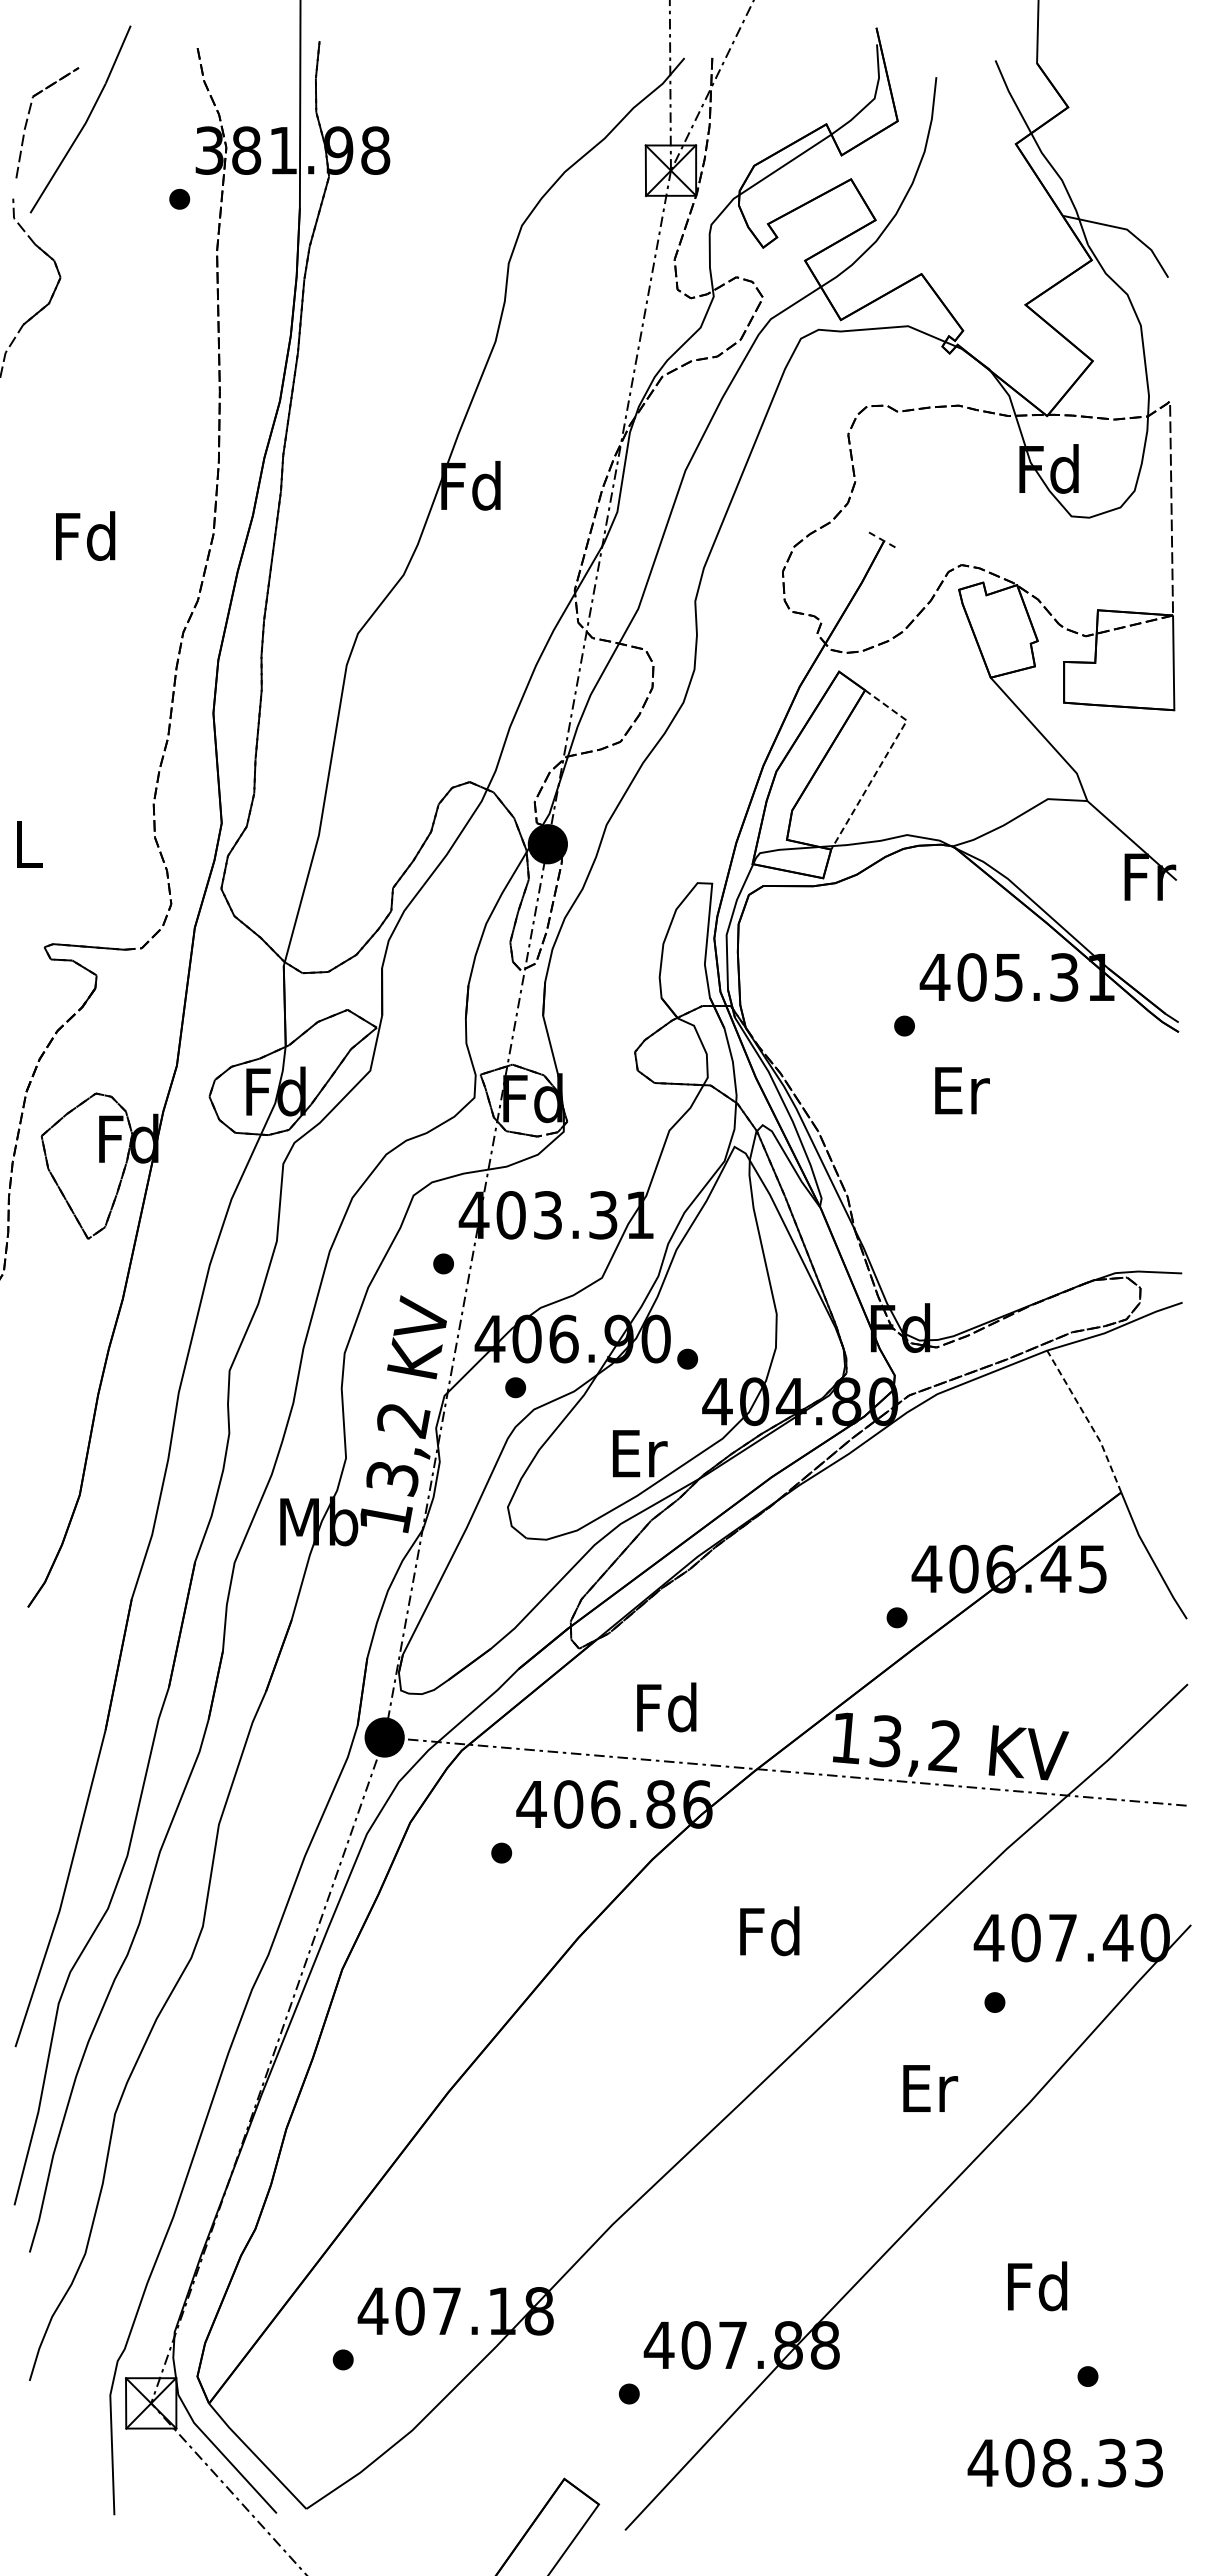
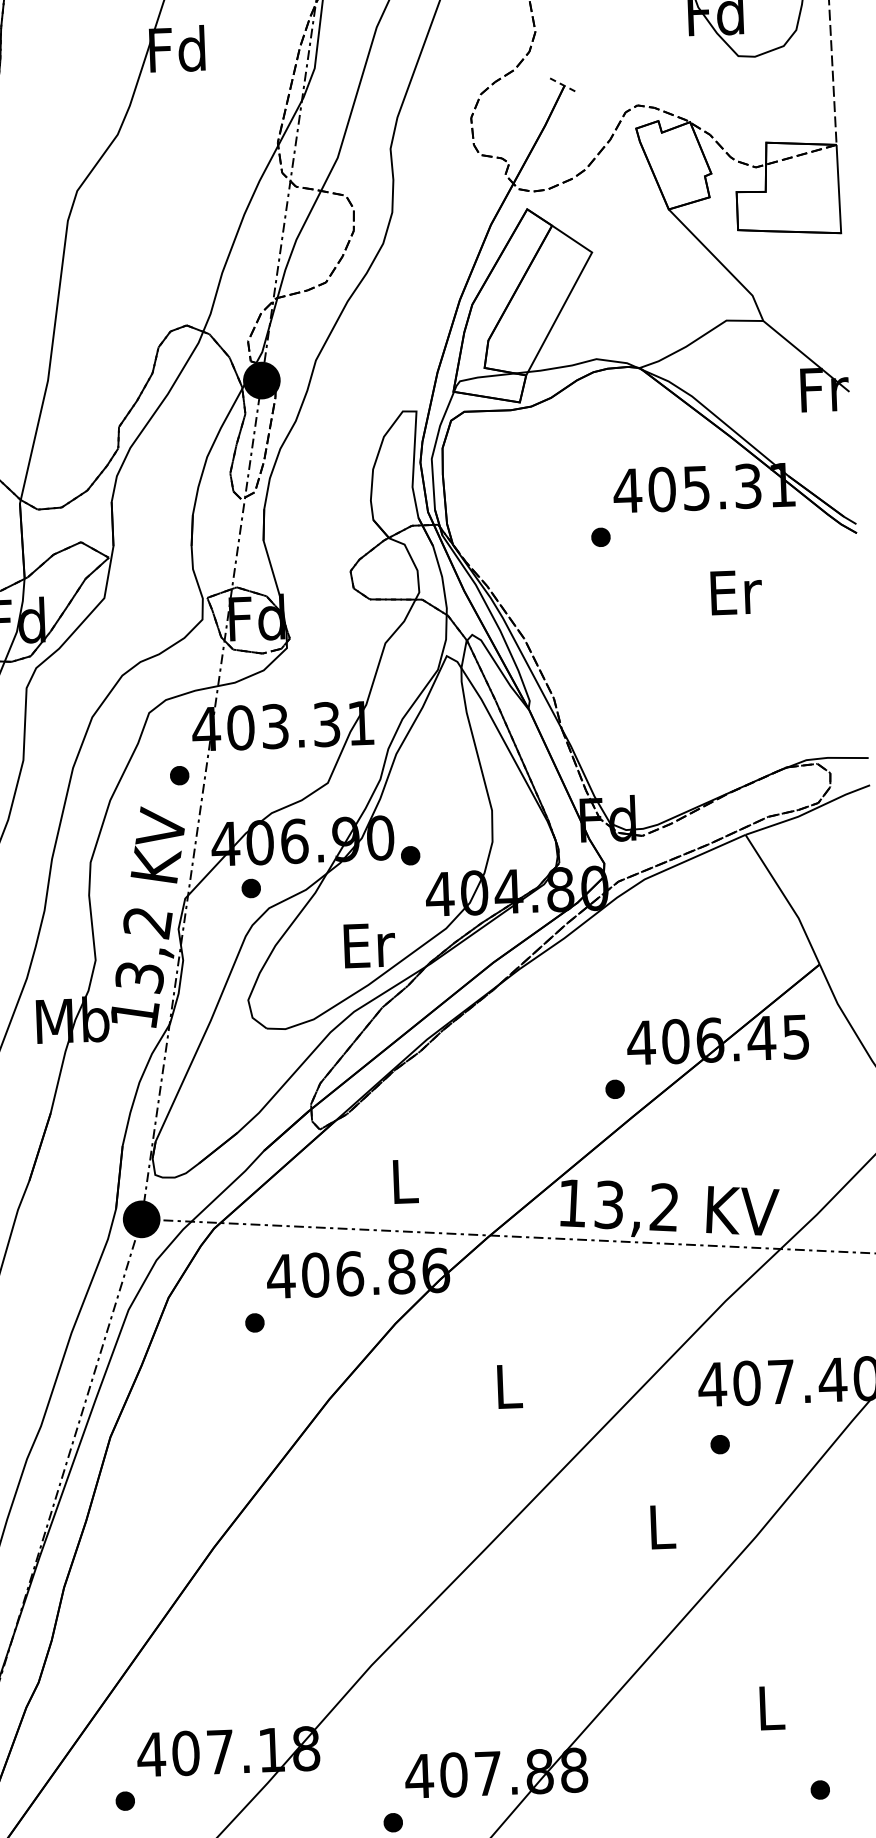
line: (882, 762) -> (570, 292), dashed -> solid
text: (962, 1090) -> (736, 592), moved
line: (1087, 1419) -> (785, 897), dashed -> solid
text: (666, 1707) -> (403, 1181), Fd -> L
text: (769, 1931) -> (507, 1386), Fd -> L
text: (930, 2088) -> (663, 1527), Er -> L
text: (1037, 2286) -> (770, 1707), Fd -> L

